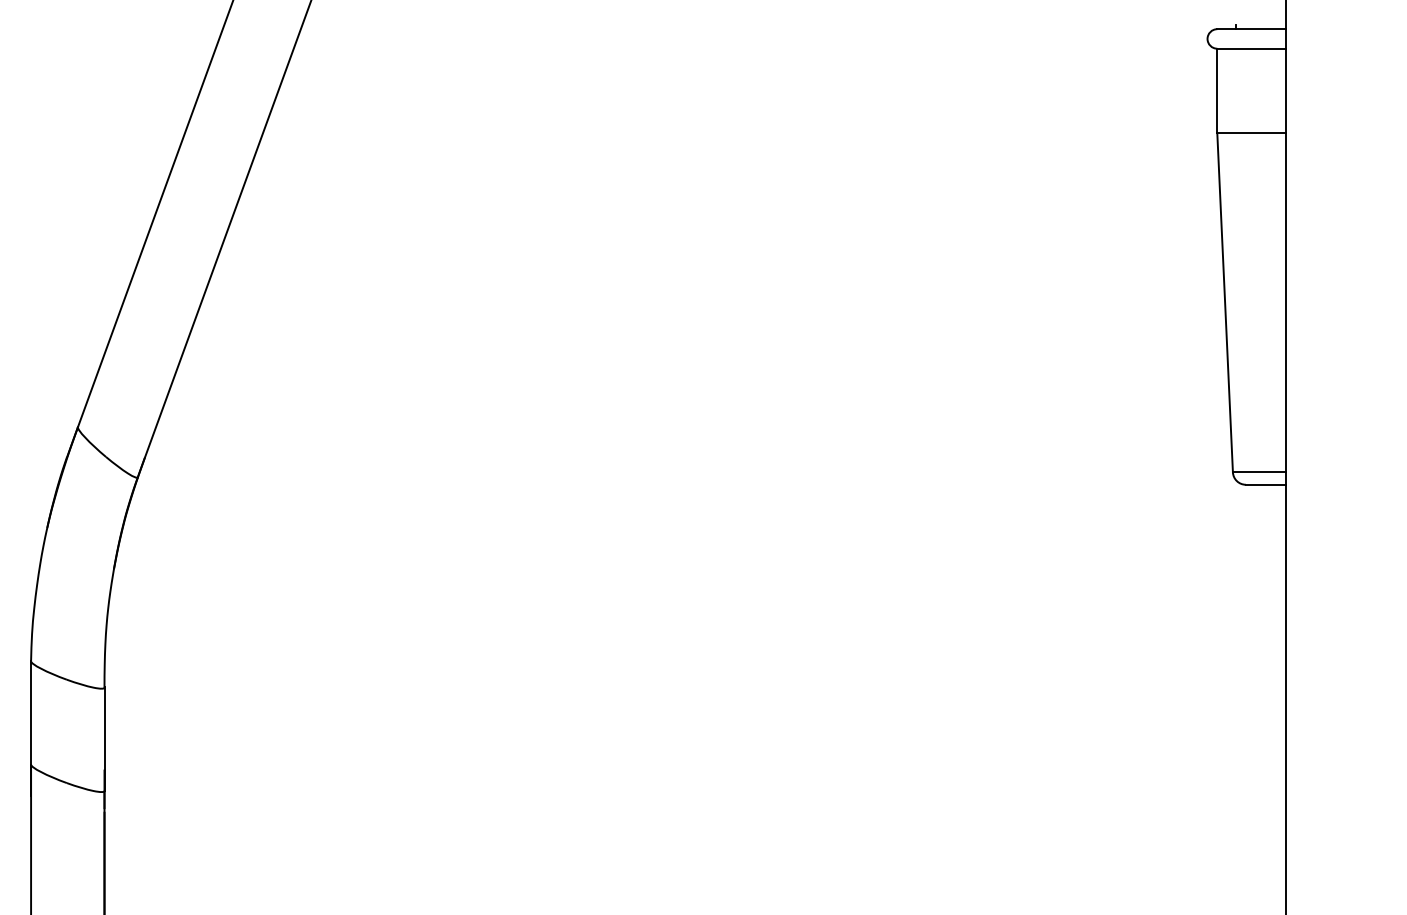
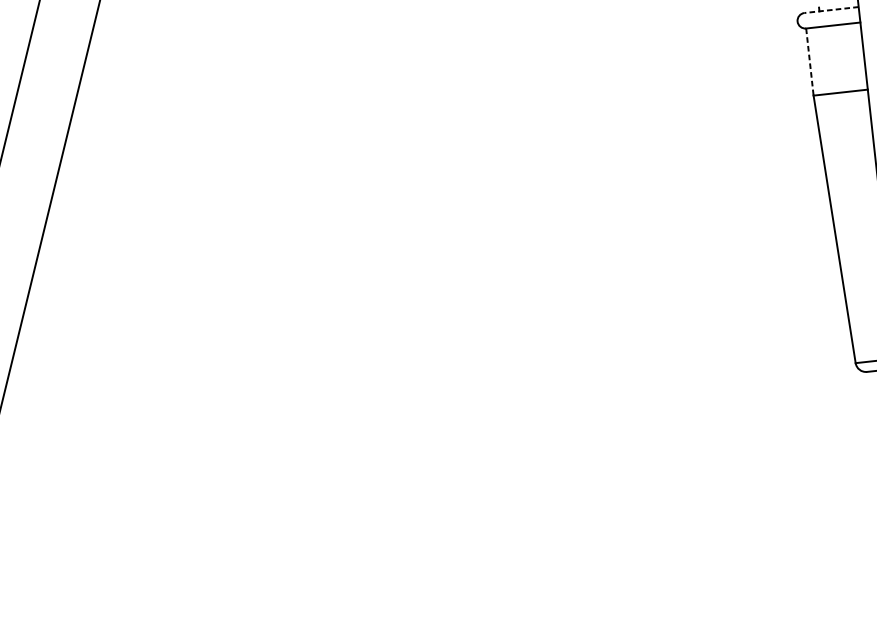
line: (1250, 29) -> (830, 10), solid -> dashed
line: (1217, 91) -> (810, 62), solid -> dashed

